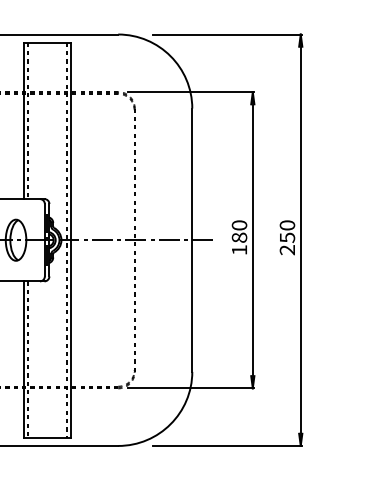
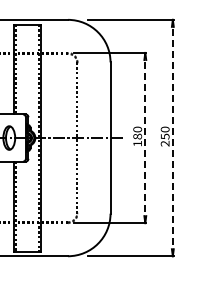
line: (253, 239) -> (145, 137), solid -> dashed
line: (300, 239) -> (172, 137), solid -> dashed

